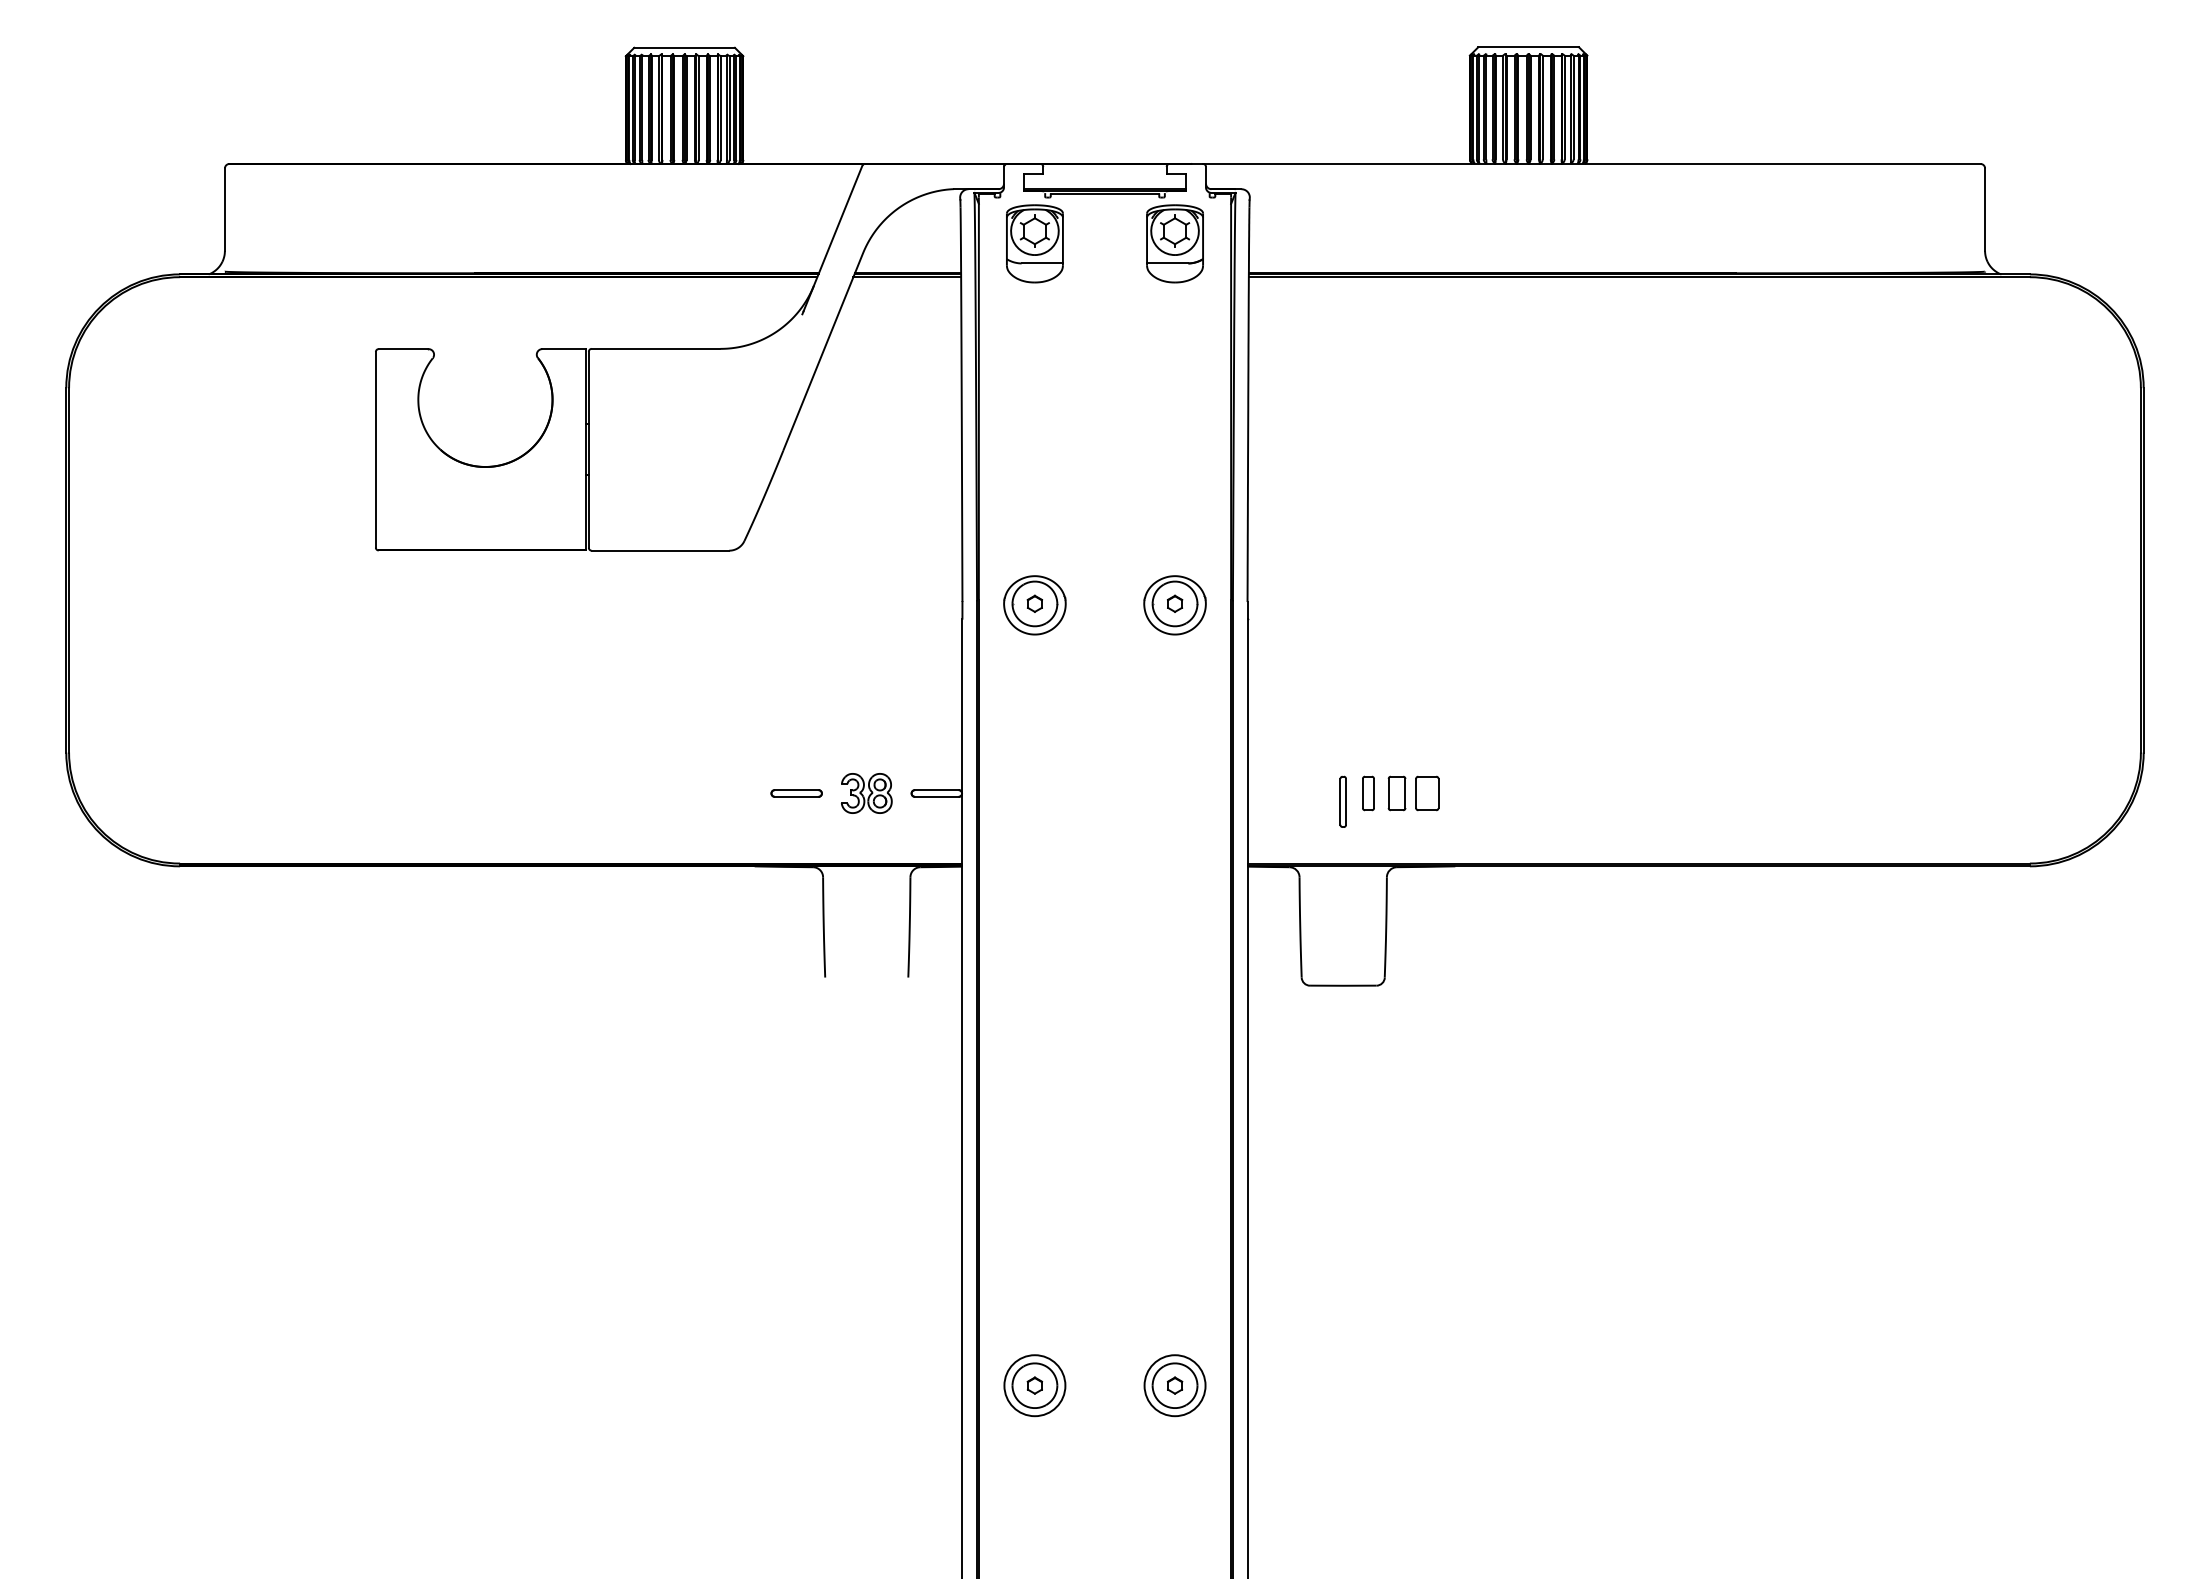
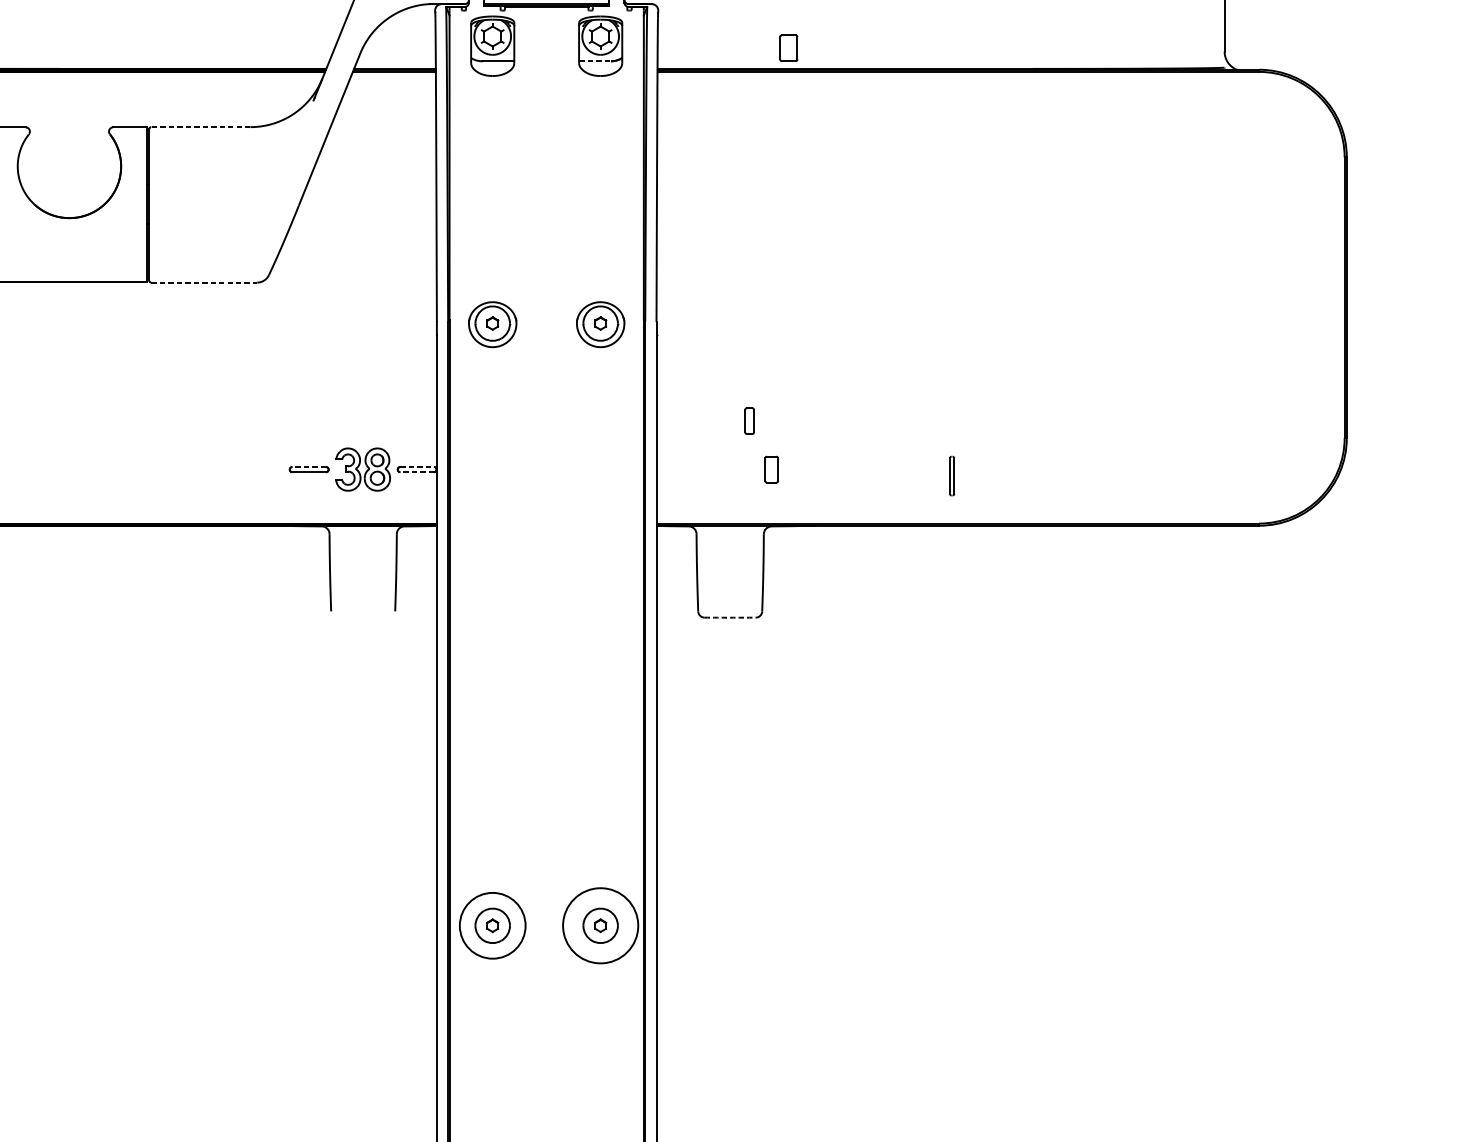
line: (1167, 263) -> (594, 61), solid -> dashed
line: (655, 348) -> (200, 126), solid -> dashed
line: (660, 550) -> (204, 282), solid -> dashed
line: (796, 790) -> (309, 467), solid -> dashed
line: (936, 790) -> (416, 467), solid -> dashed
part: (866, 793) -> (362, 469), size x1.4
part: (1368, 793) -> (749, 421), moved
part: (1427, 793) -> (788, 48), moved
line: (936, 796) -> (416, 471), solid -> dashed
part: (1342, 801) -> (951, 475), moved
arc: (1343, 985) -> (730, 617), solid -> dashed
circle: (1034, 1385) -> (492, 925), size x1.4
circle: (1174, 1385) -> (600, 925), size x1.6

